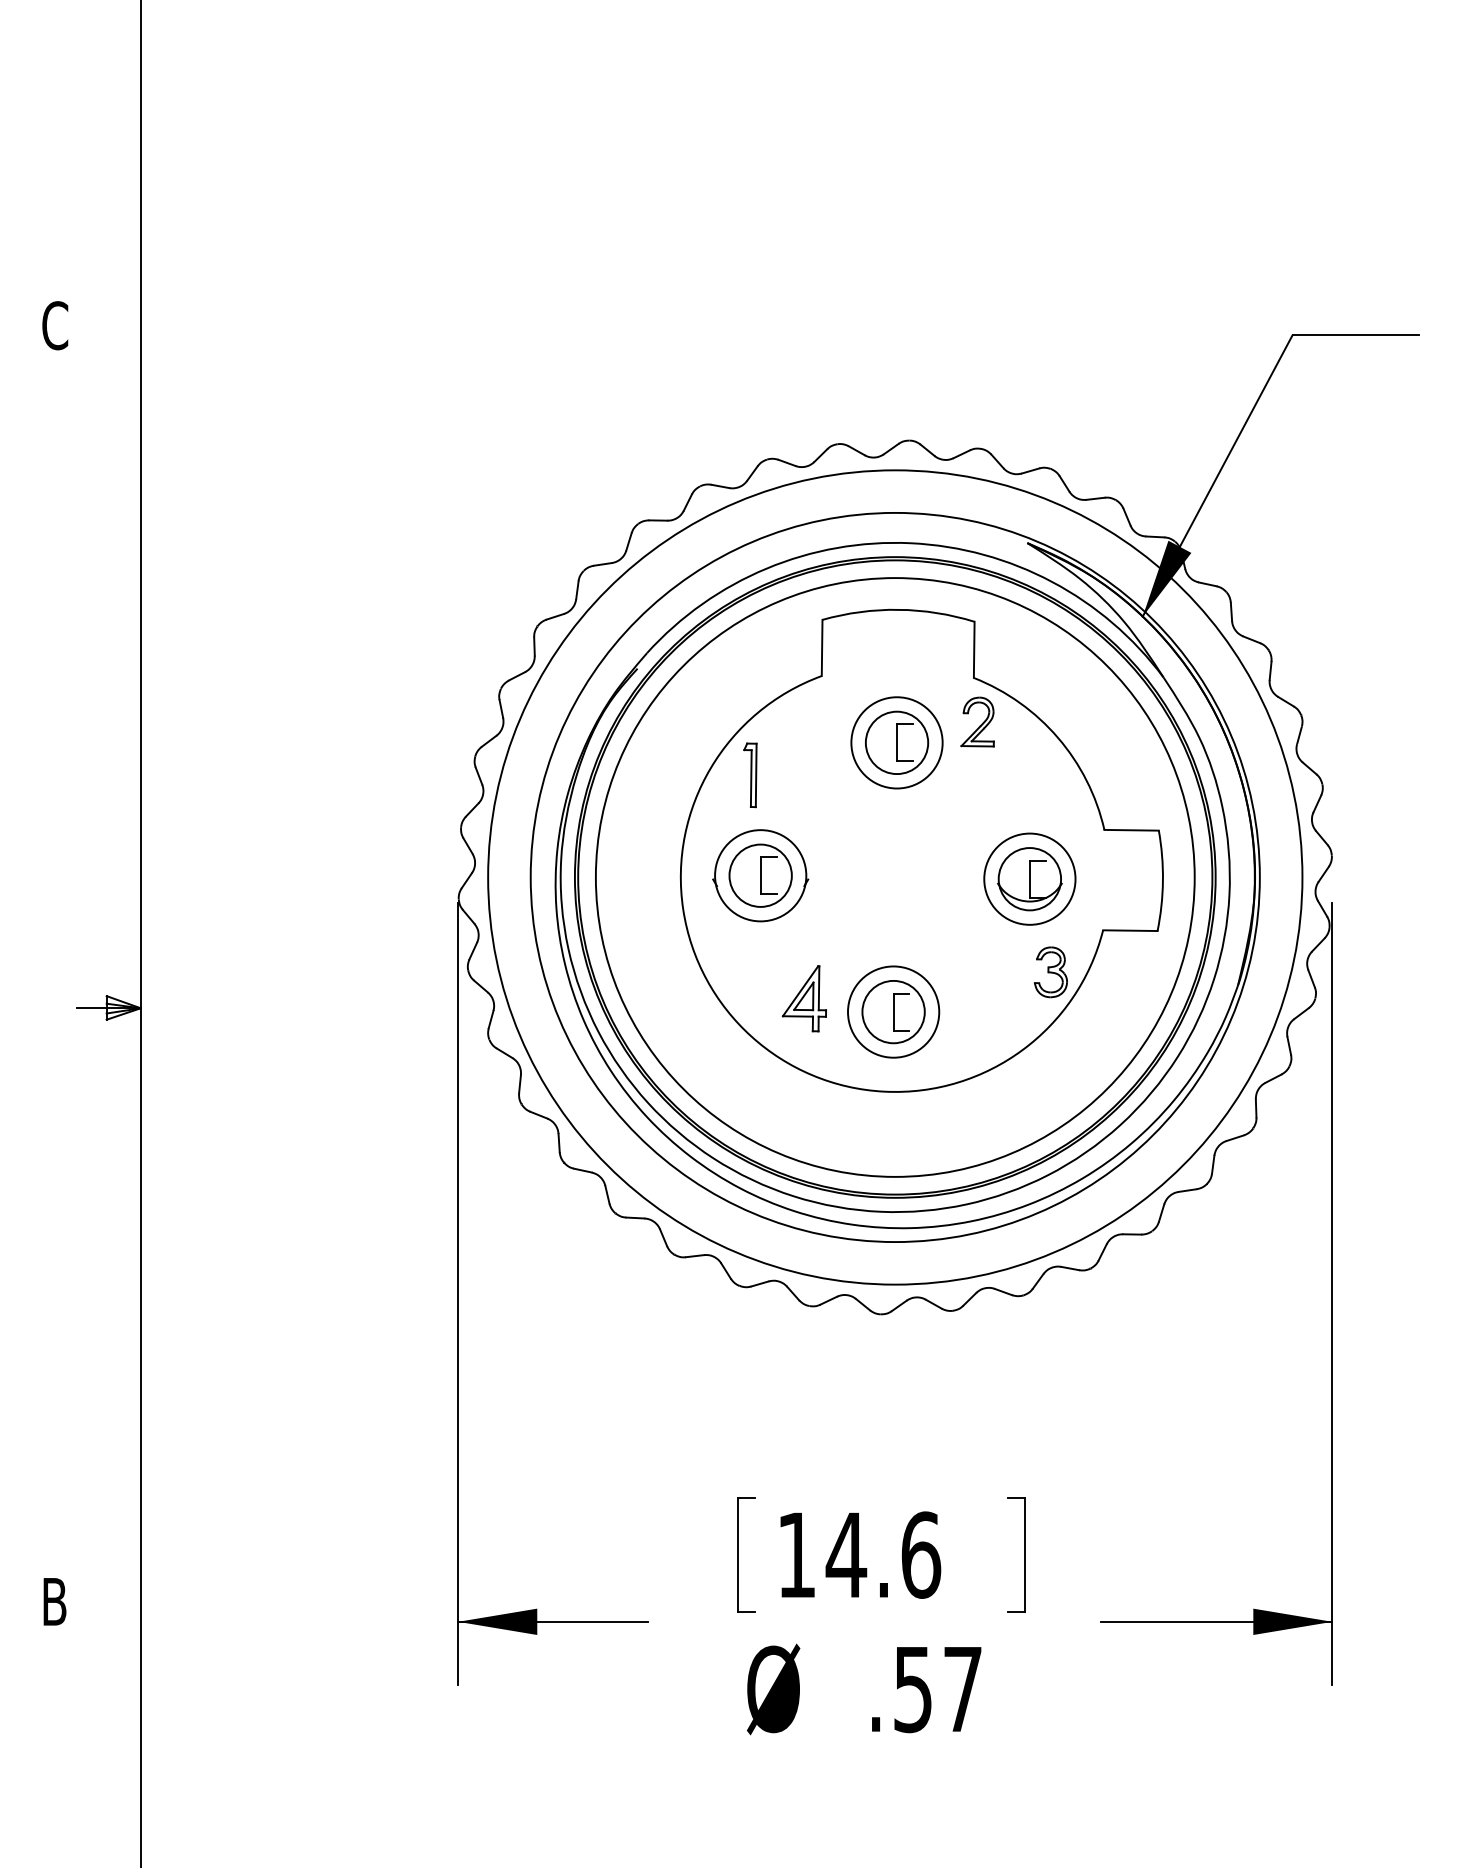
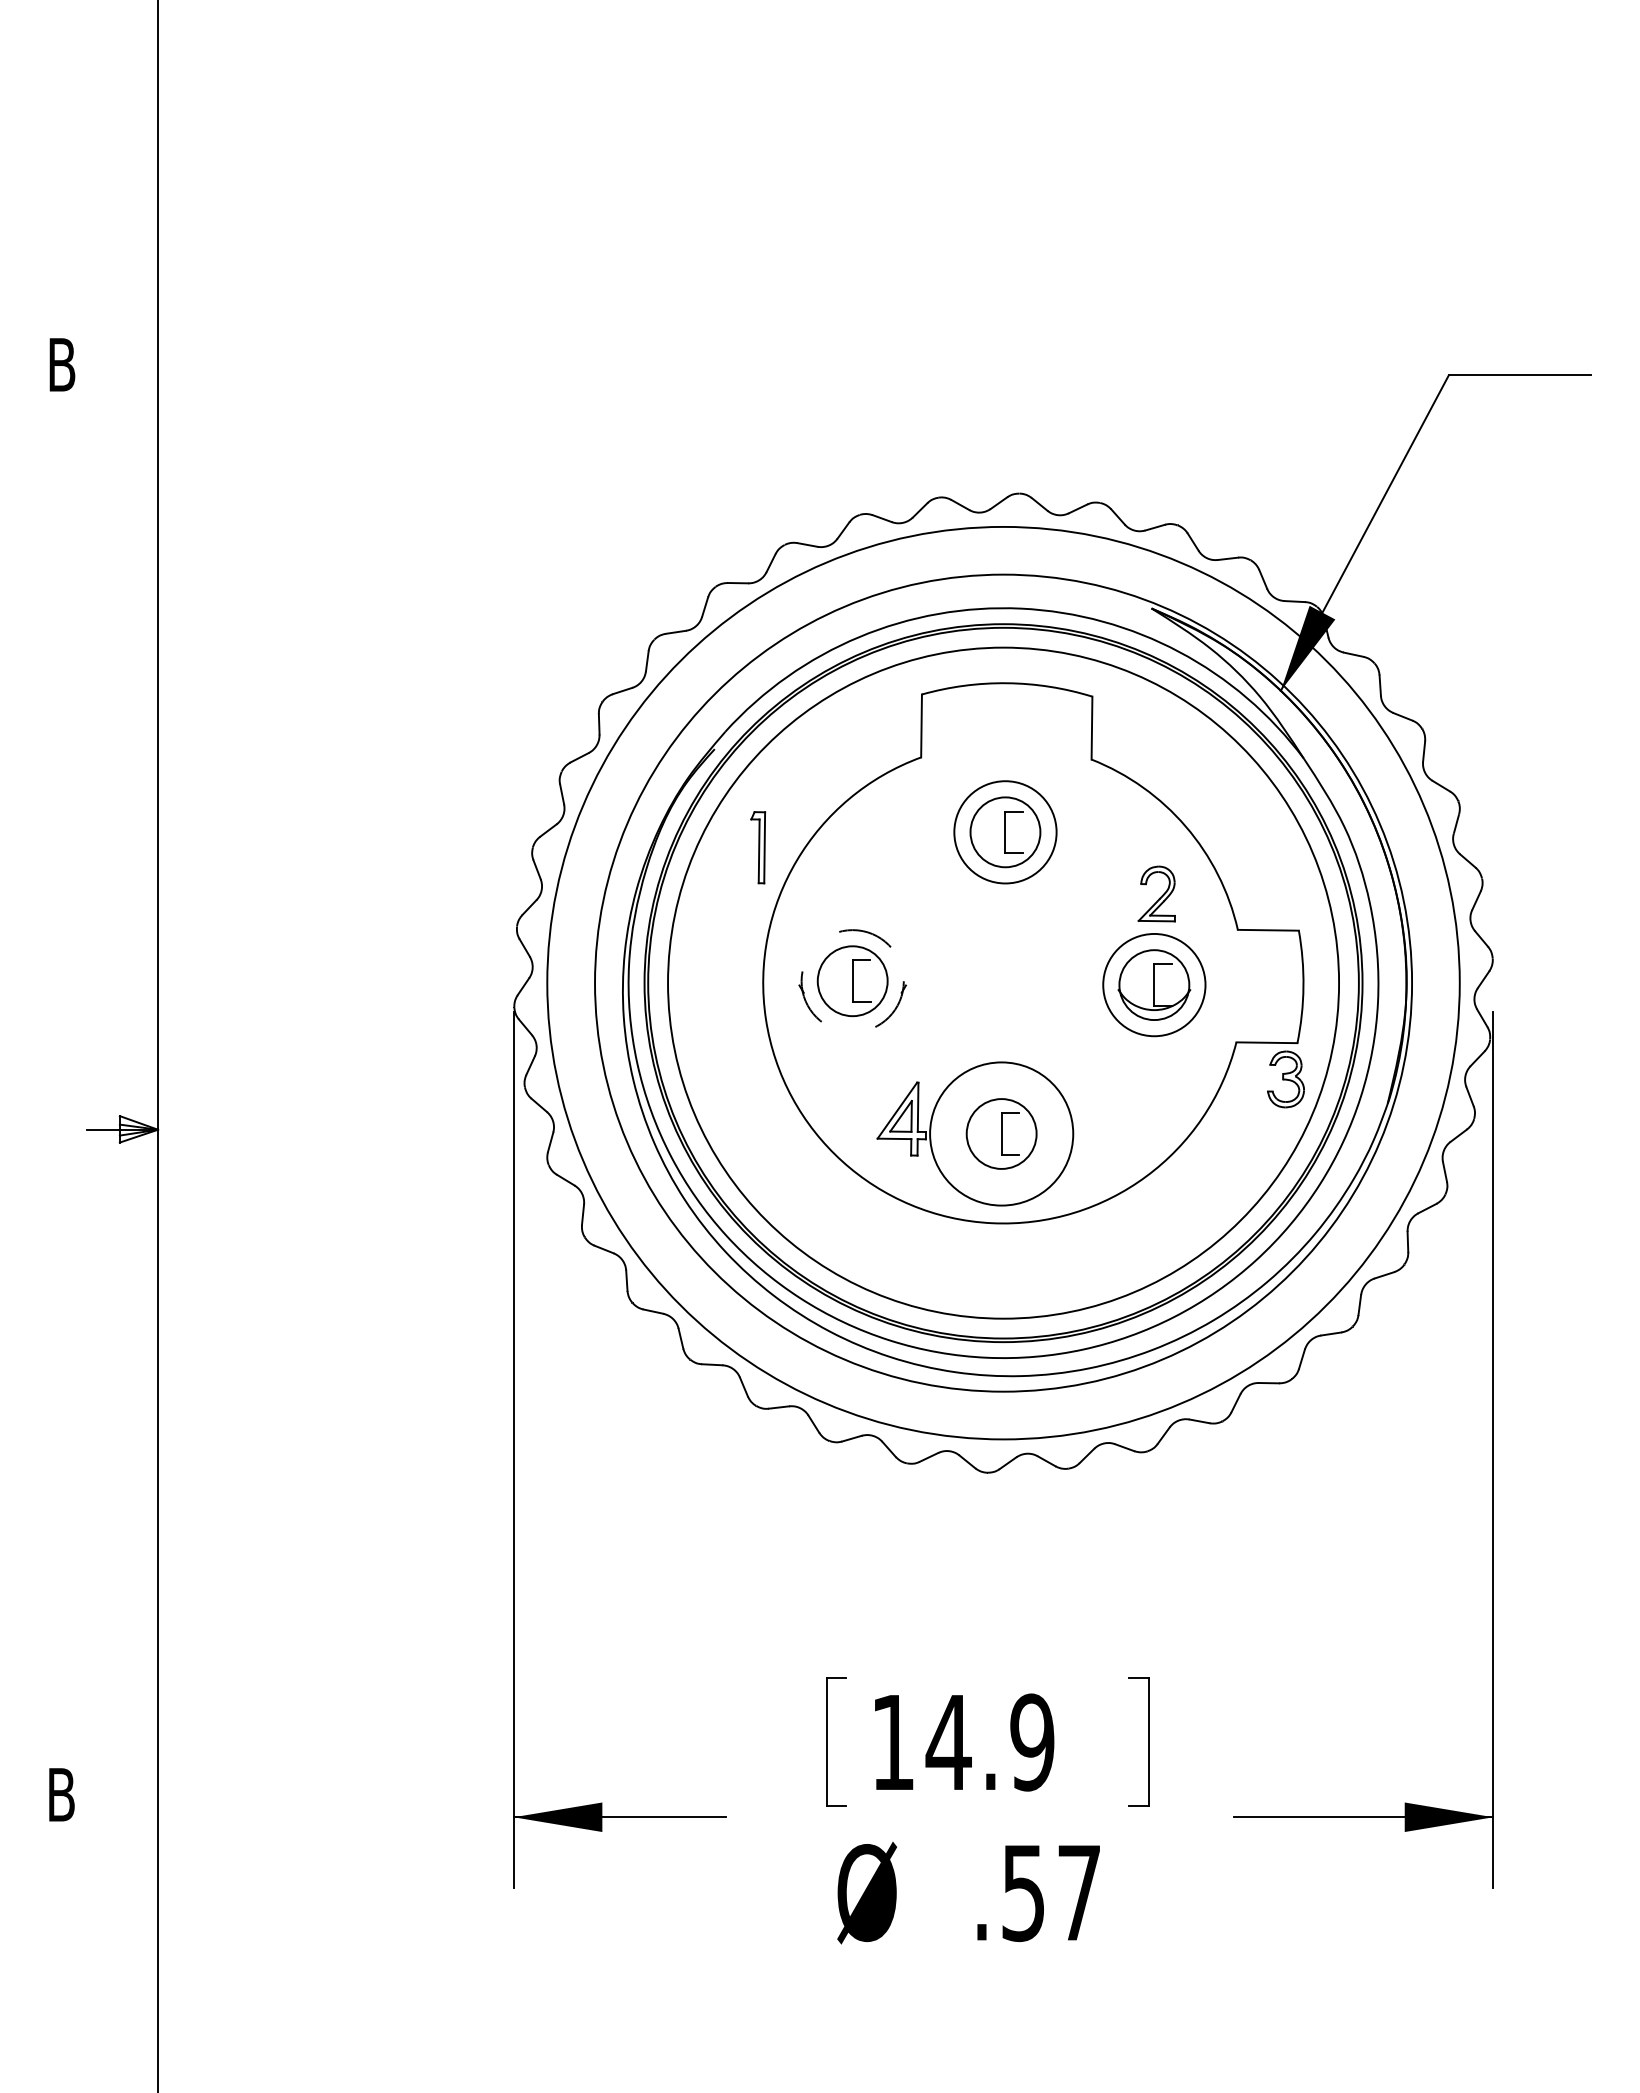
text: (54, 325) -> (61, 364), C -> B
part: (977, 721) -> (1156, 893), moved
part: (750, 775) -> (758, 847), moved
circle: (760, 875) -> (852, 981), solid -> dashed
part: (1050, 972) -> (1285, 1079), moved
circle: (893, 1011) -> (1001, 1133), size x1.4
text: (921, 1555) -> (1032, 1742), 14.6 -> 14.9

